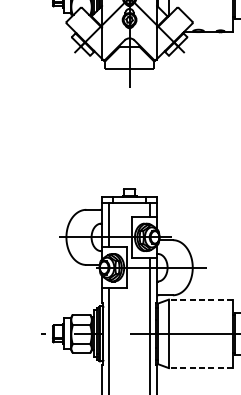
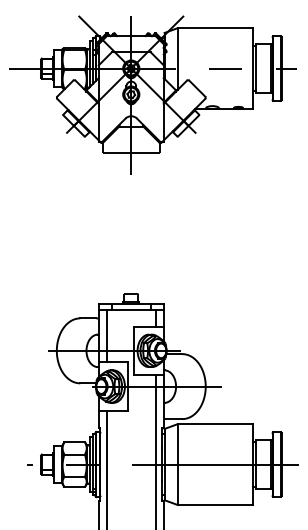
line: (201, 299) -> (215, 424), dashed -> solid
line: (201, 367) -> (215, 504), dashed -> solid

